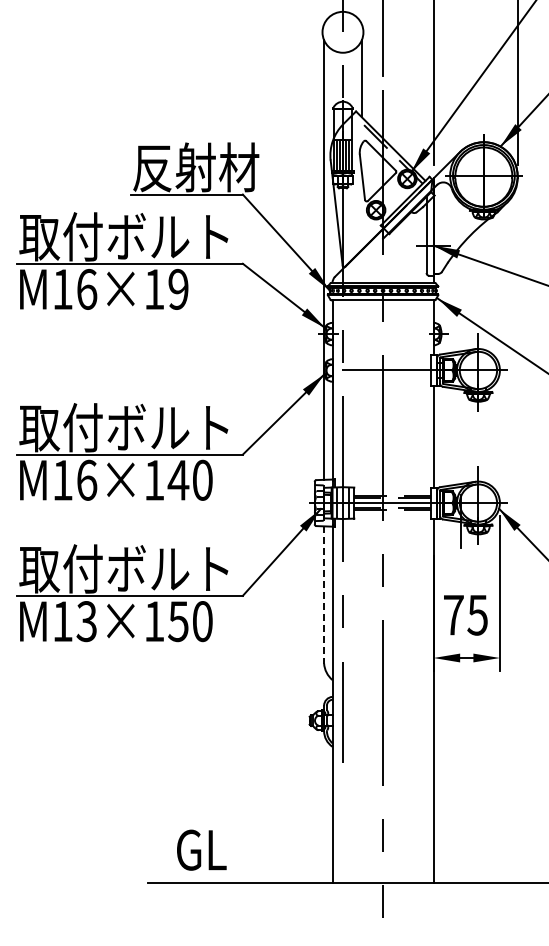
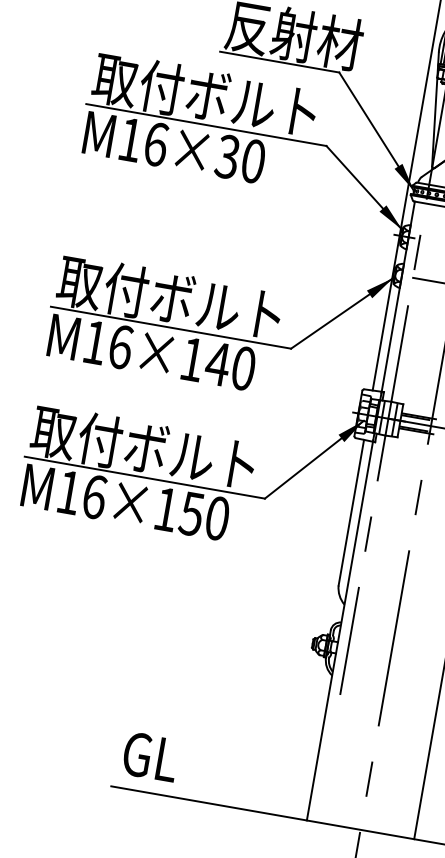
text: (166, 289) -> (240, 159), M16×19 -> M16×30
line: (324, 594) -> (351, 512), dashed -> solid
text: (86, 621) -> (94, 496), M13×150 -> M16×150
text: (201, 849) -> (150, 756), moved

